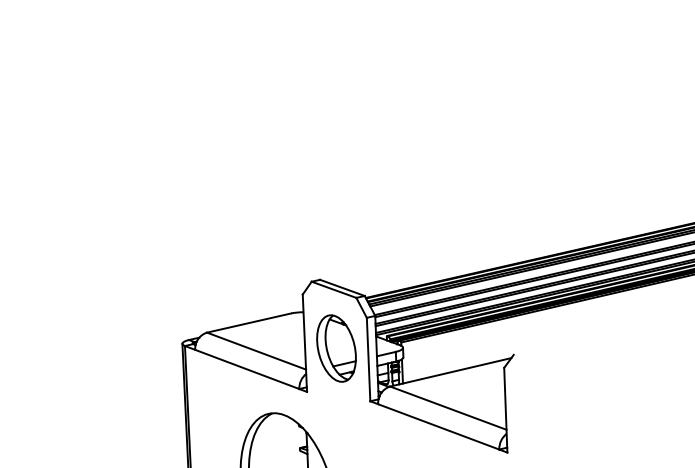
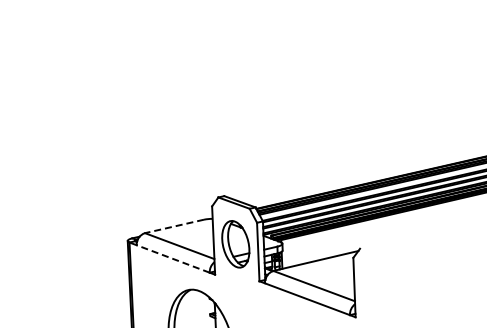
line: (249, 323) -> (174, 226), solid -> dashed
line: (247, 368) -> (173, 258), solid -> dashed

